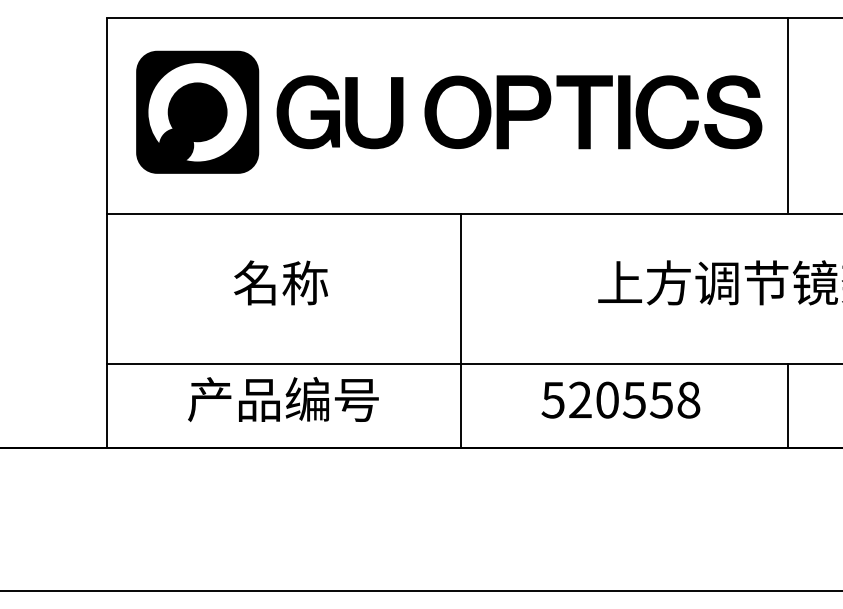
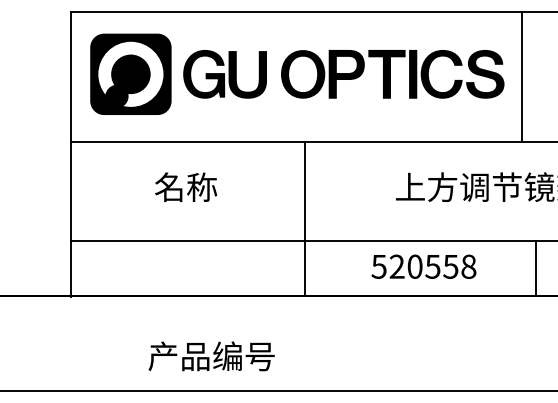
text: (283, 399) -> (211, 356), moved
text: (620, 399) -> (423, 266), moved
line: (788, 405) -> (535, 268), moved

